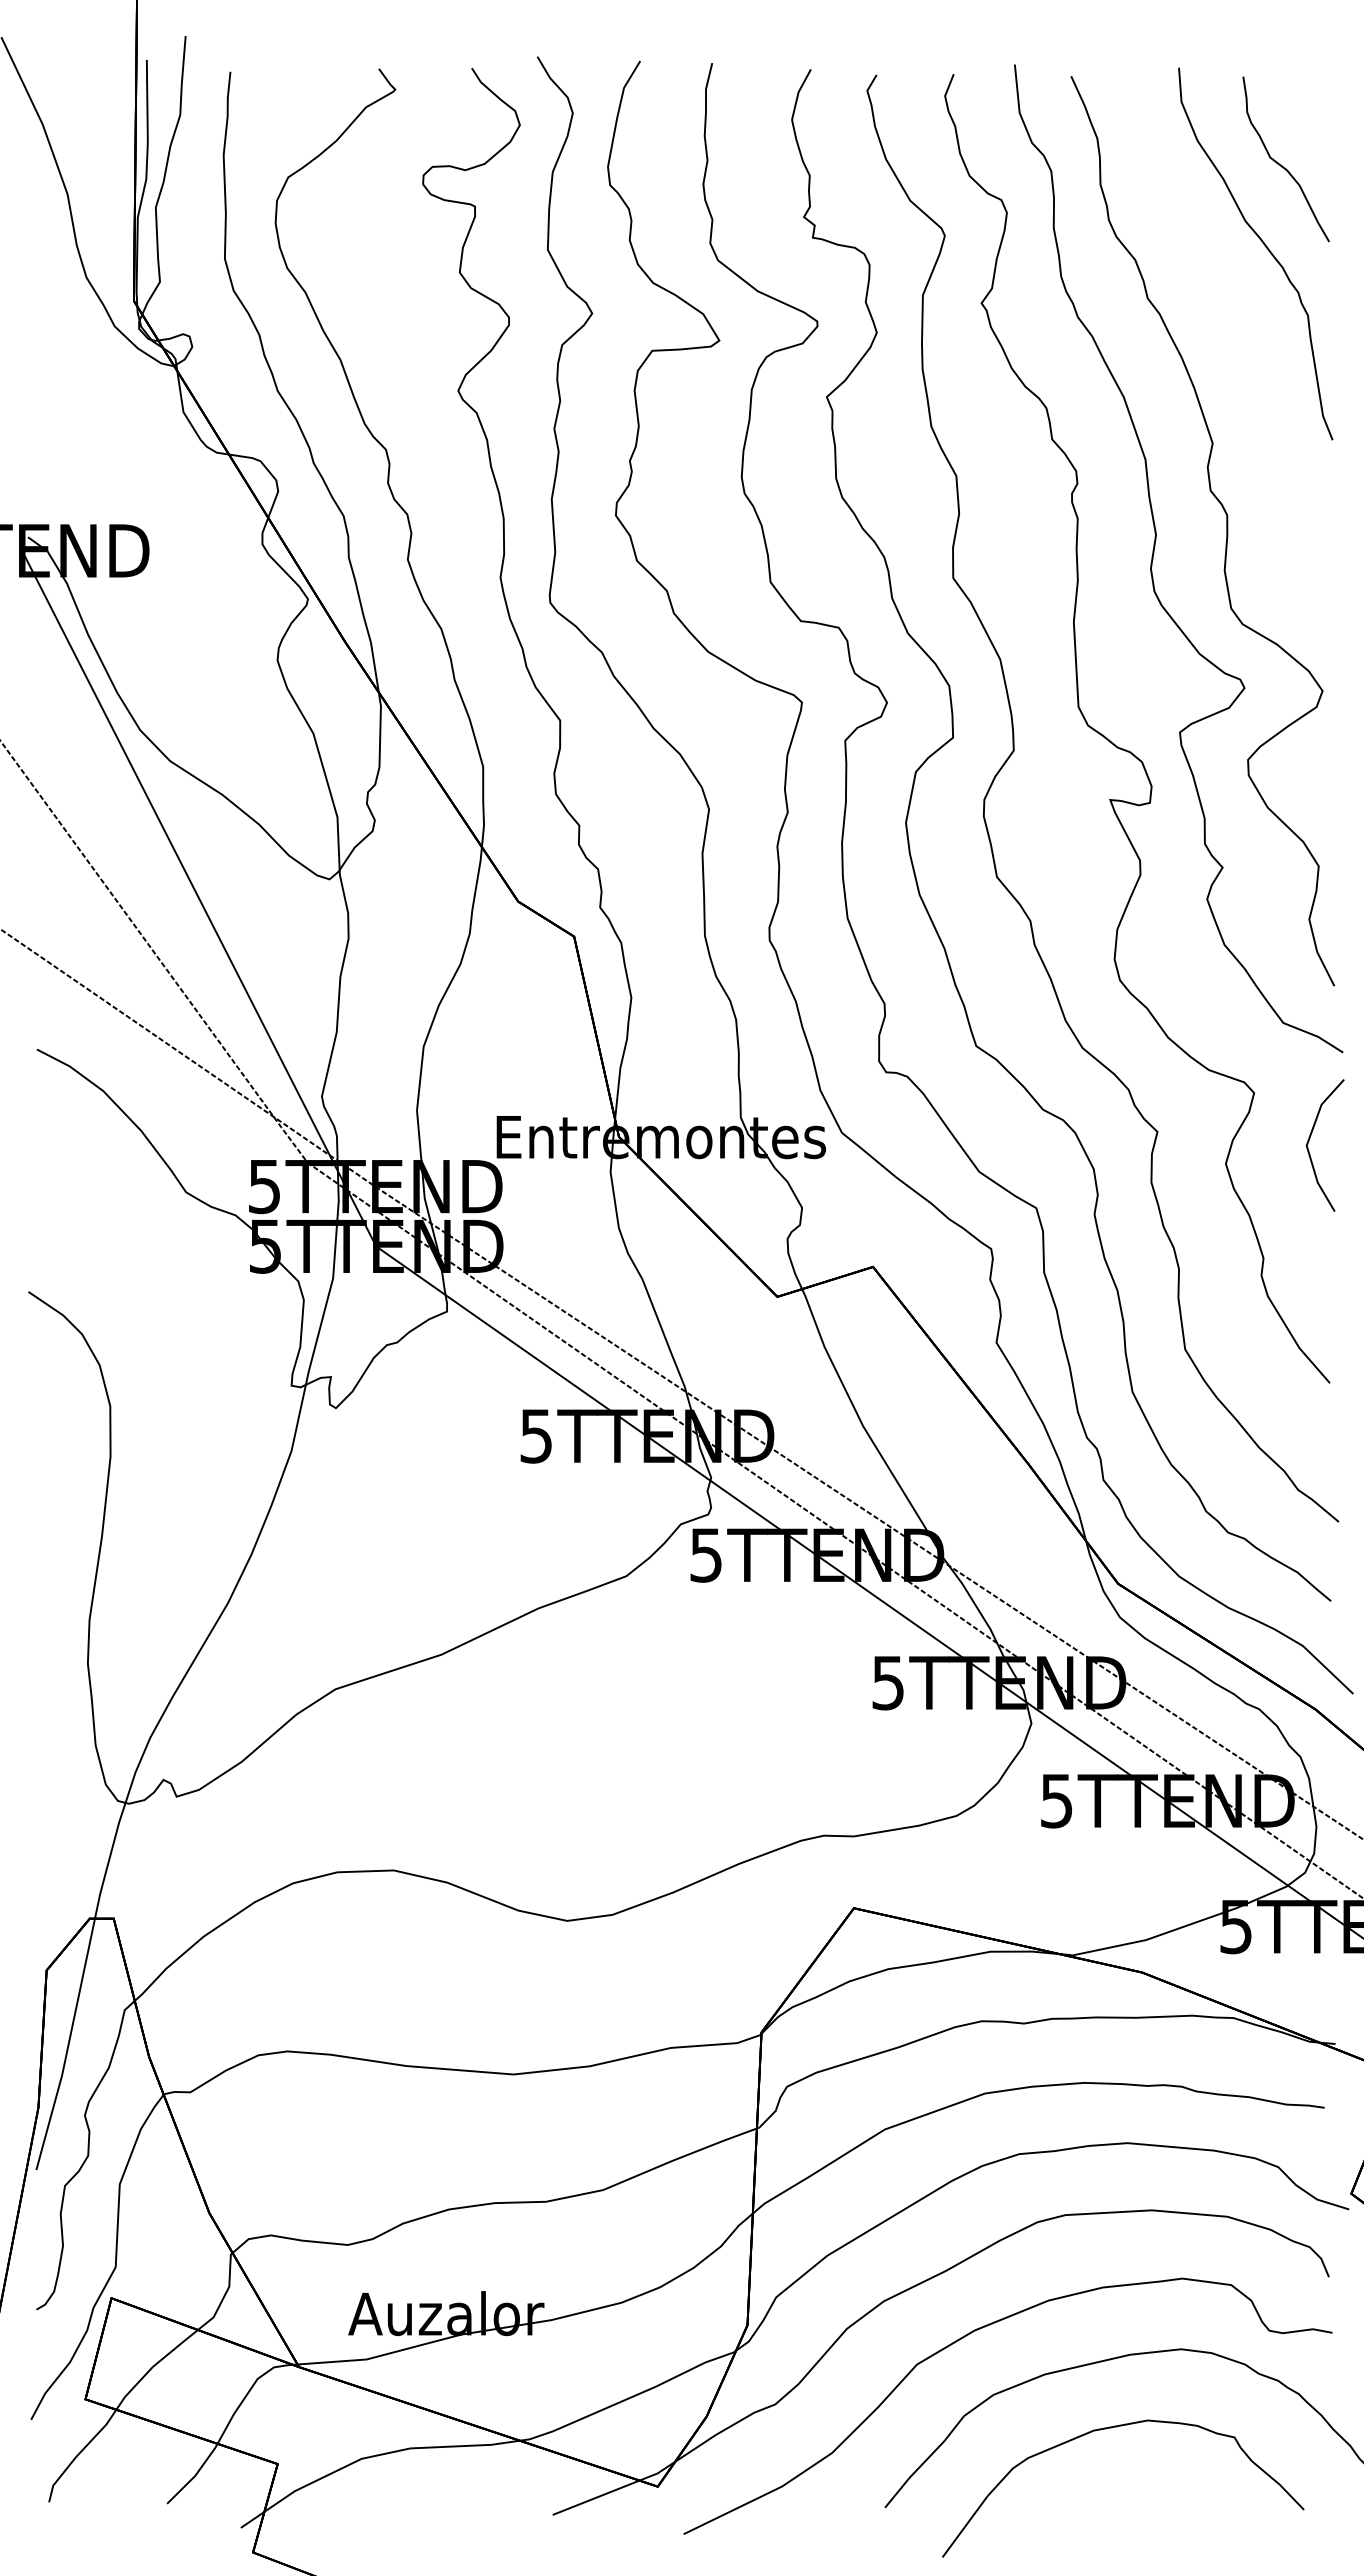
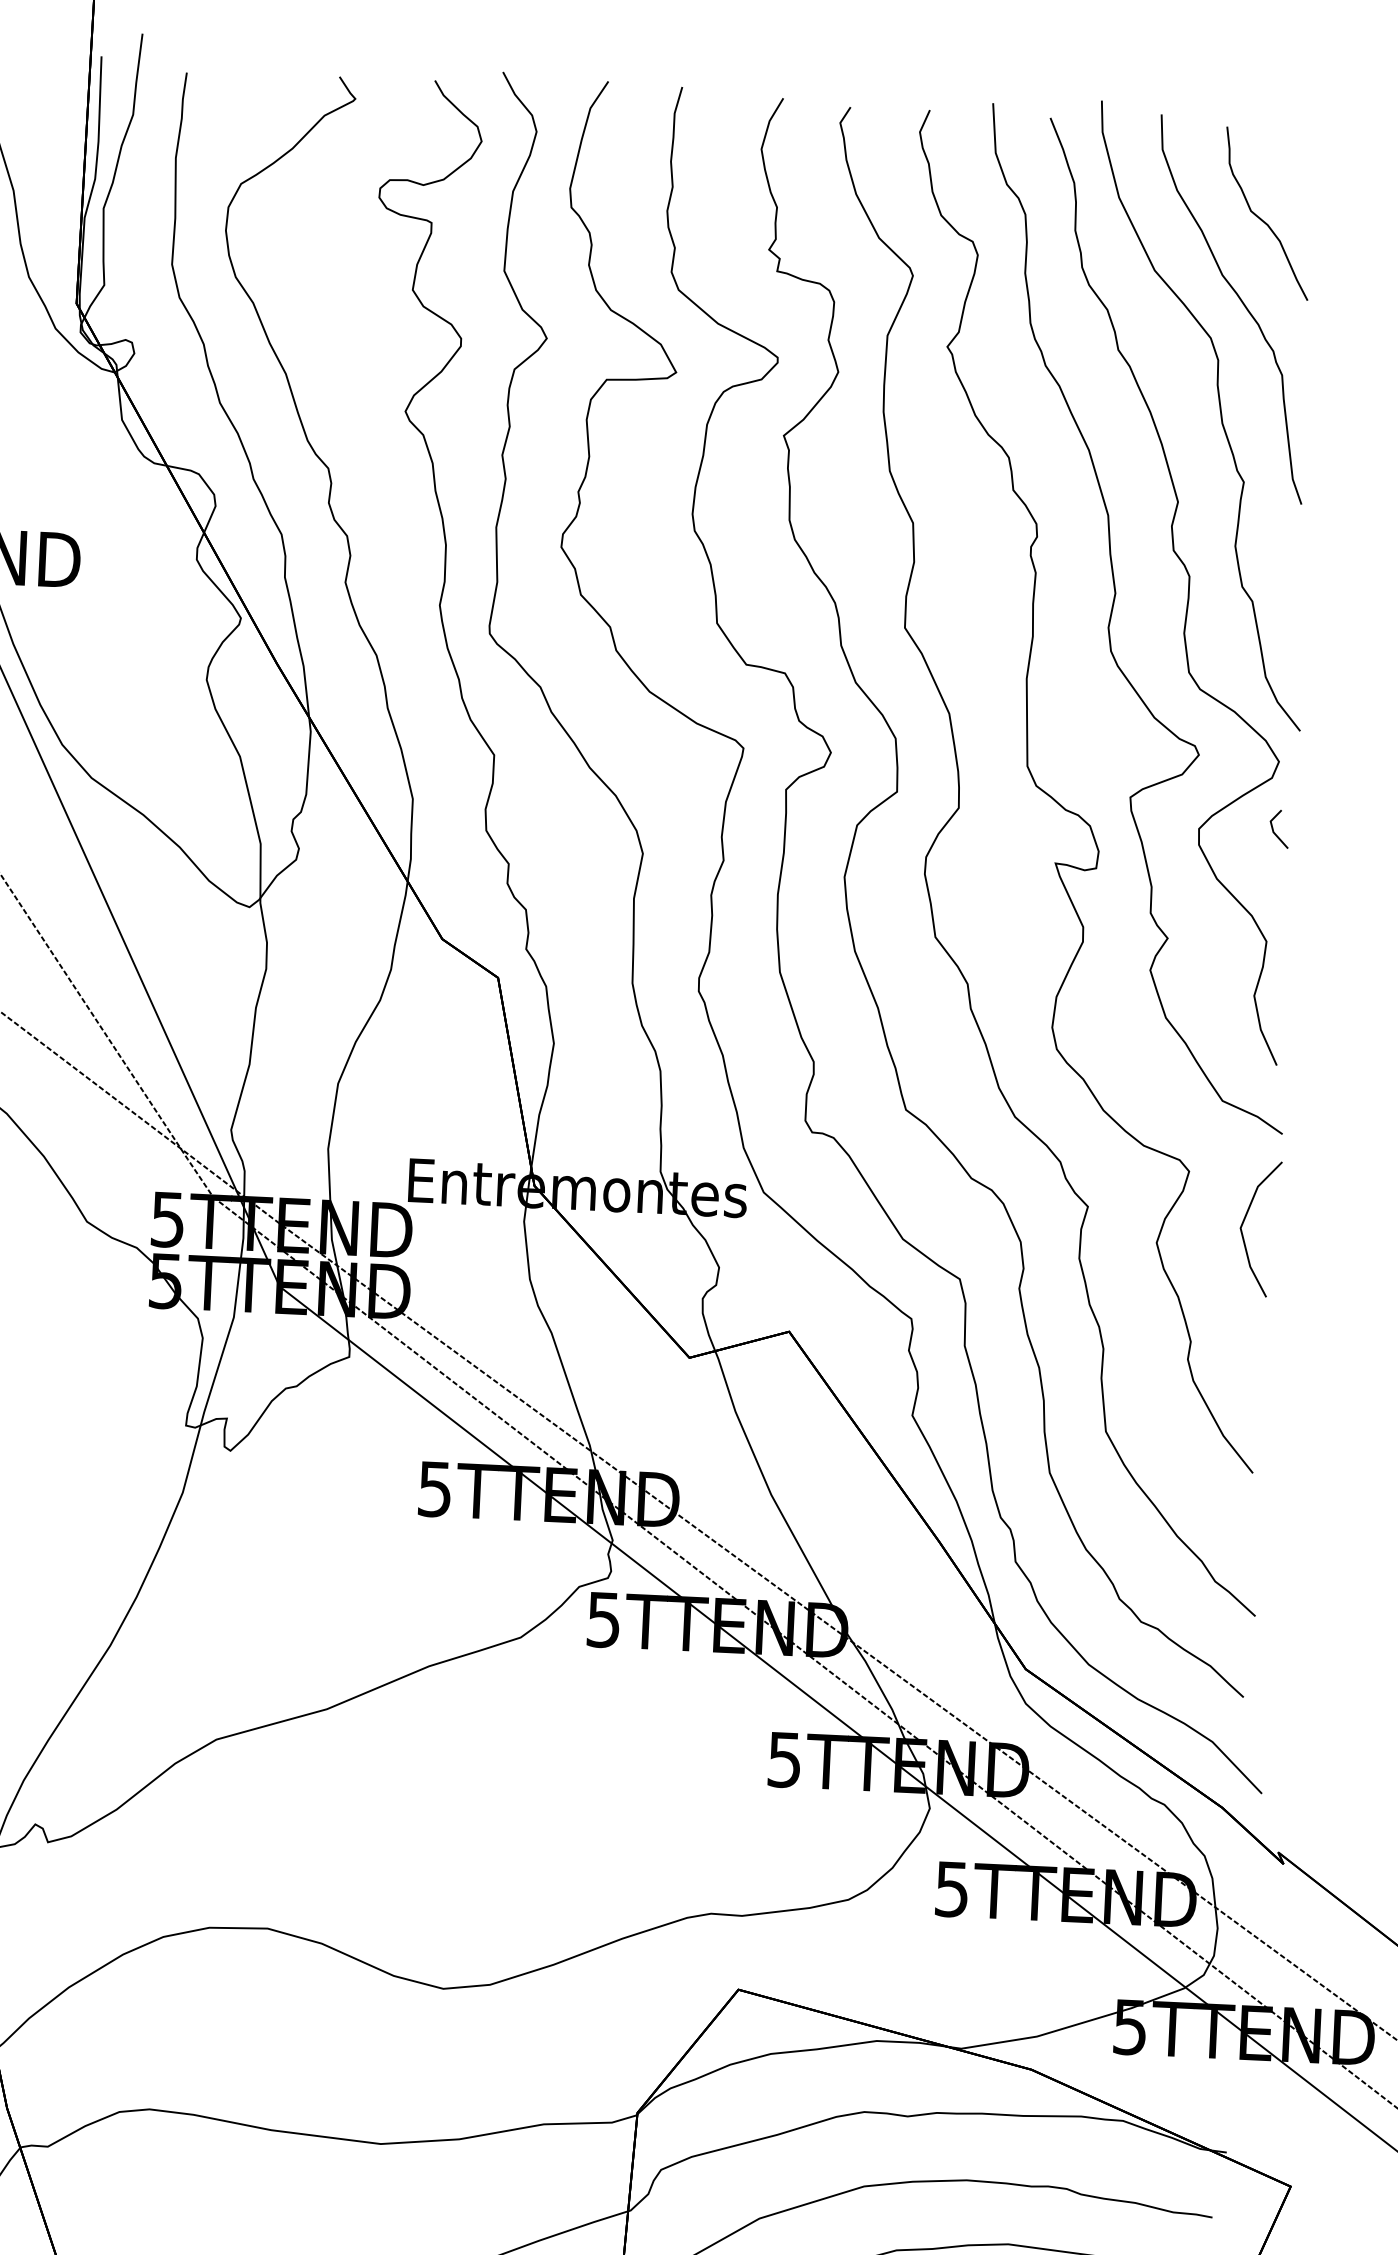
curve: (1249, 357) -> (1220, 415), added
line: (1320, 756) -> (1273, 828), added

